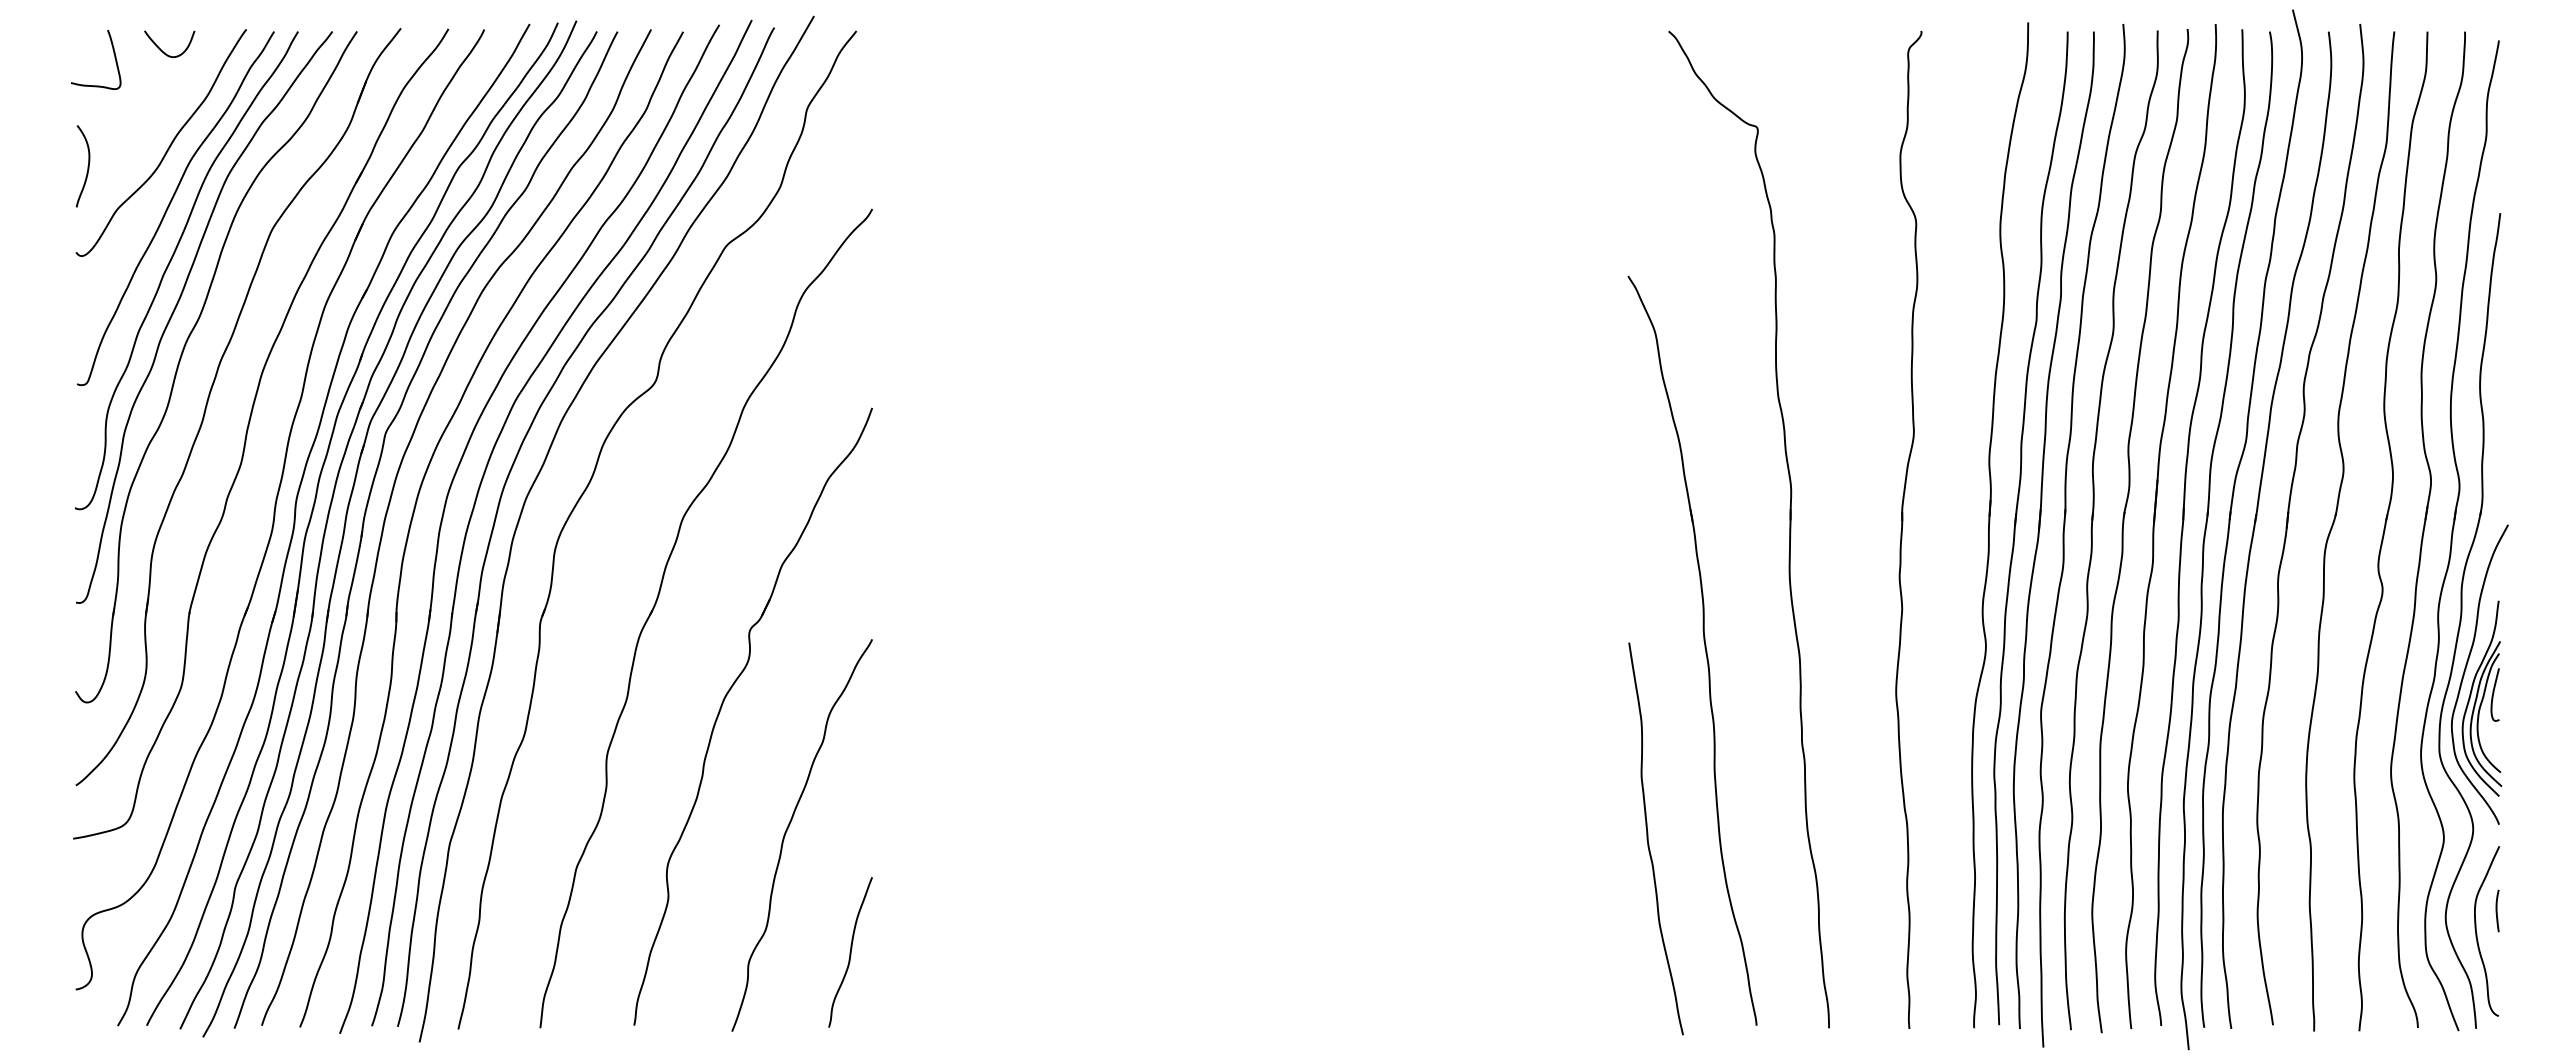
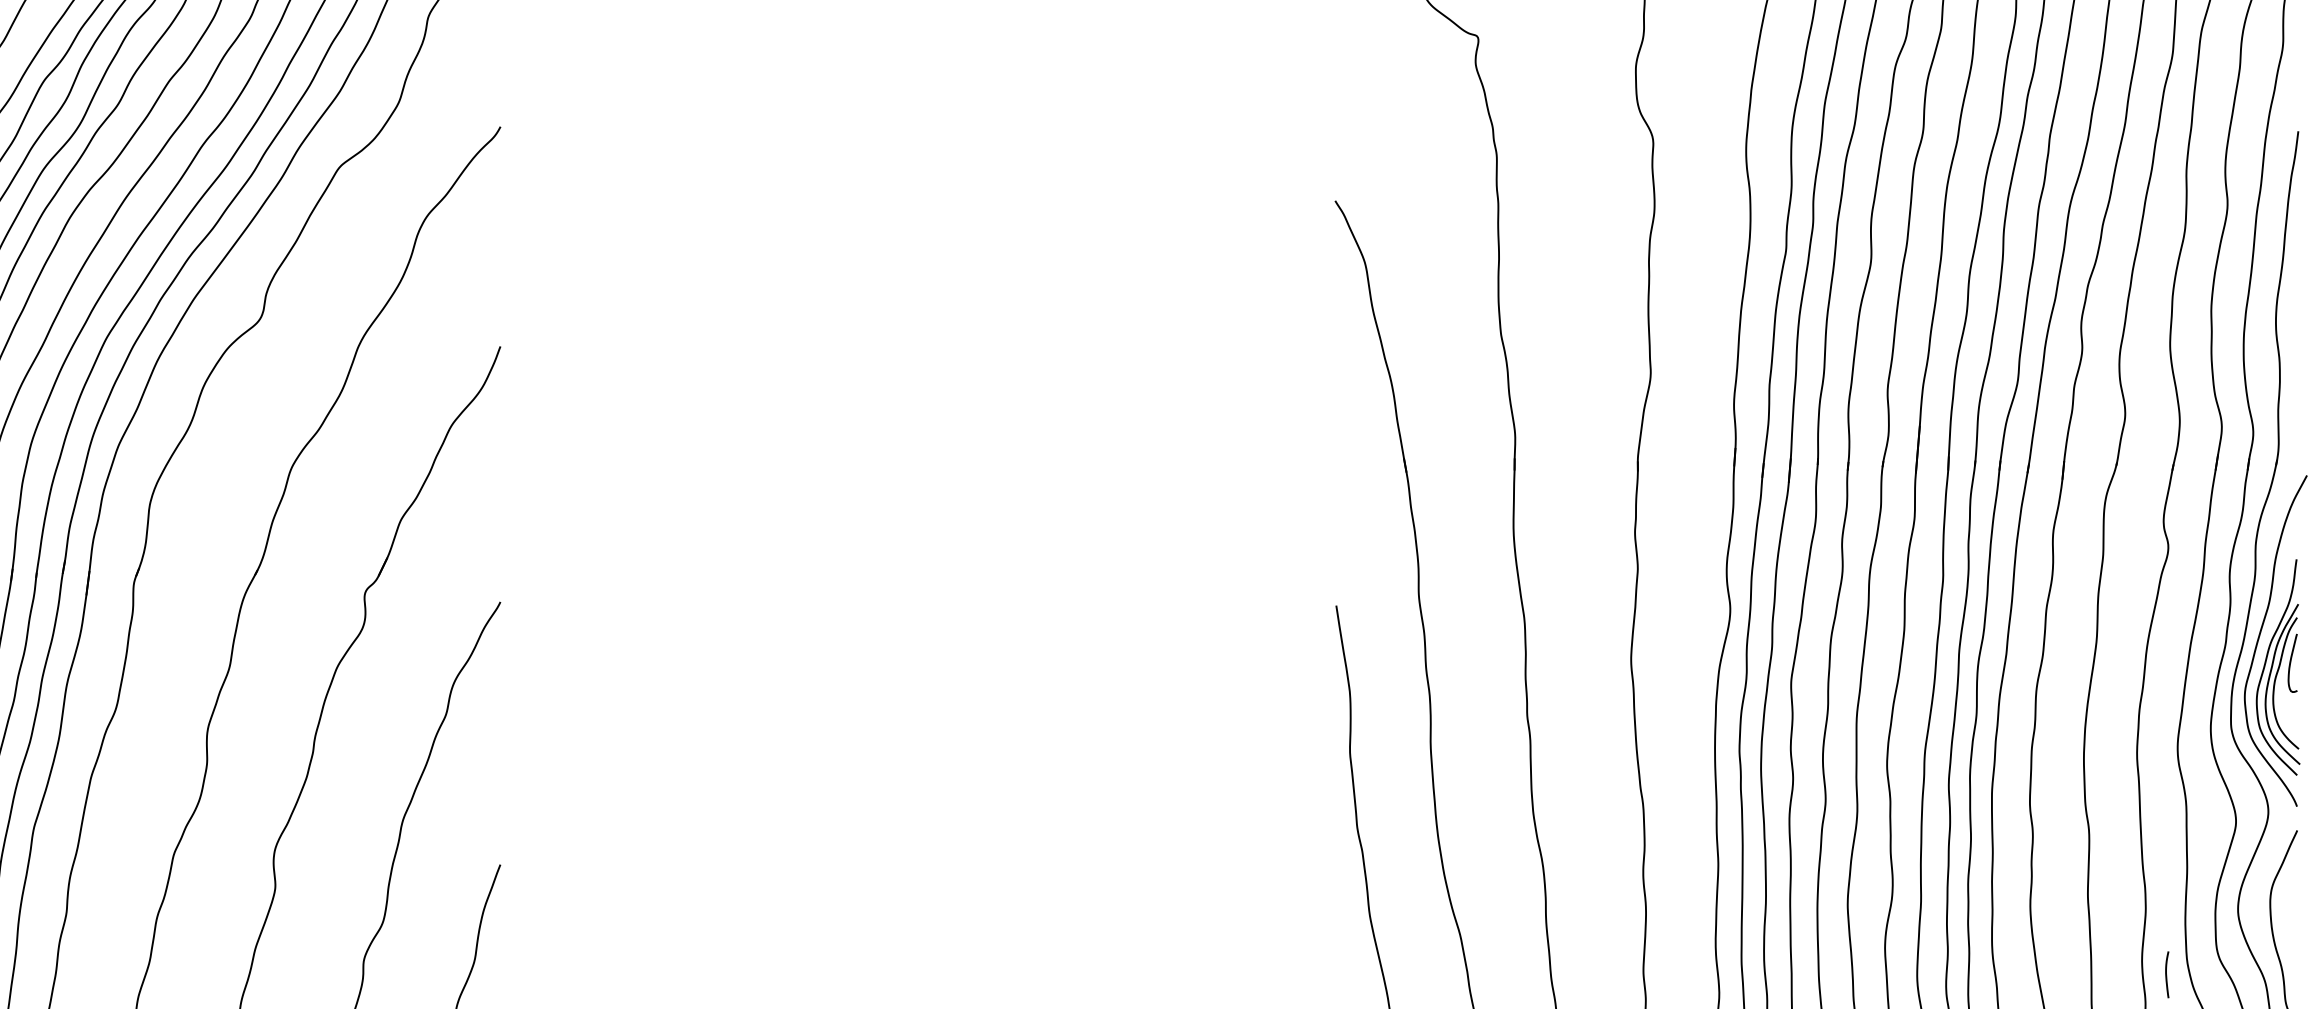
curve: (2497, 910) -> (2167, 974), moved

